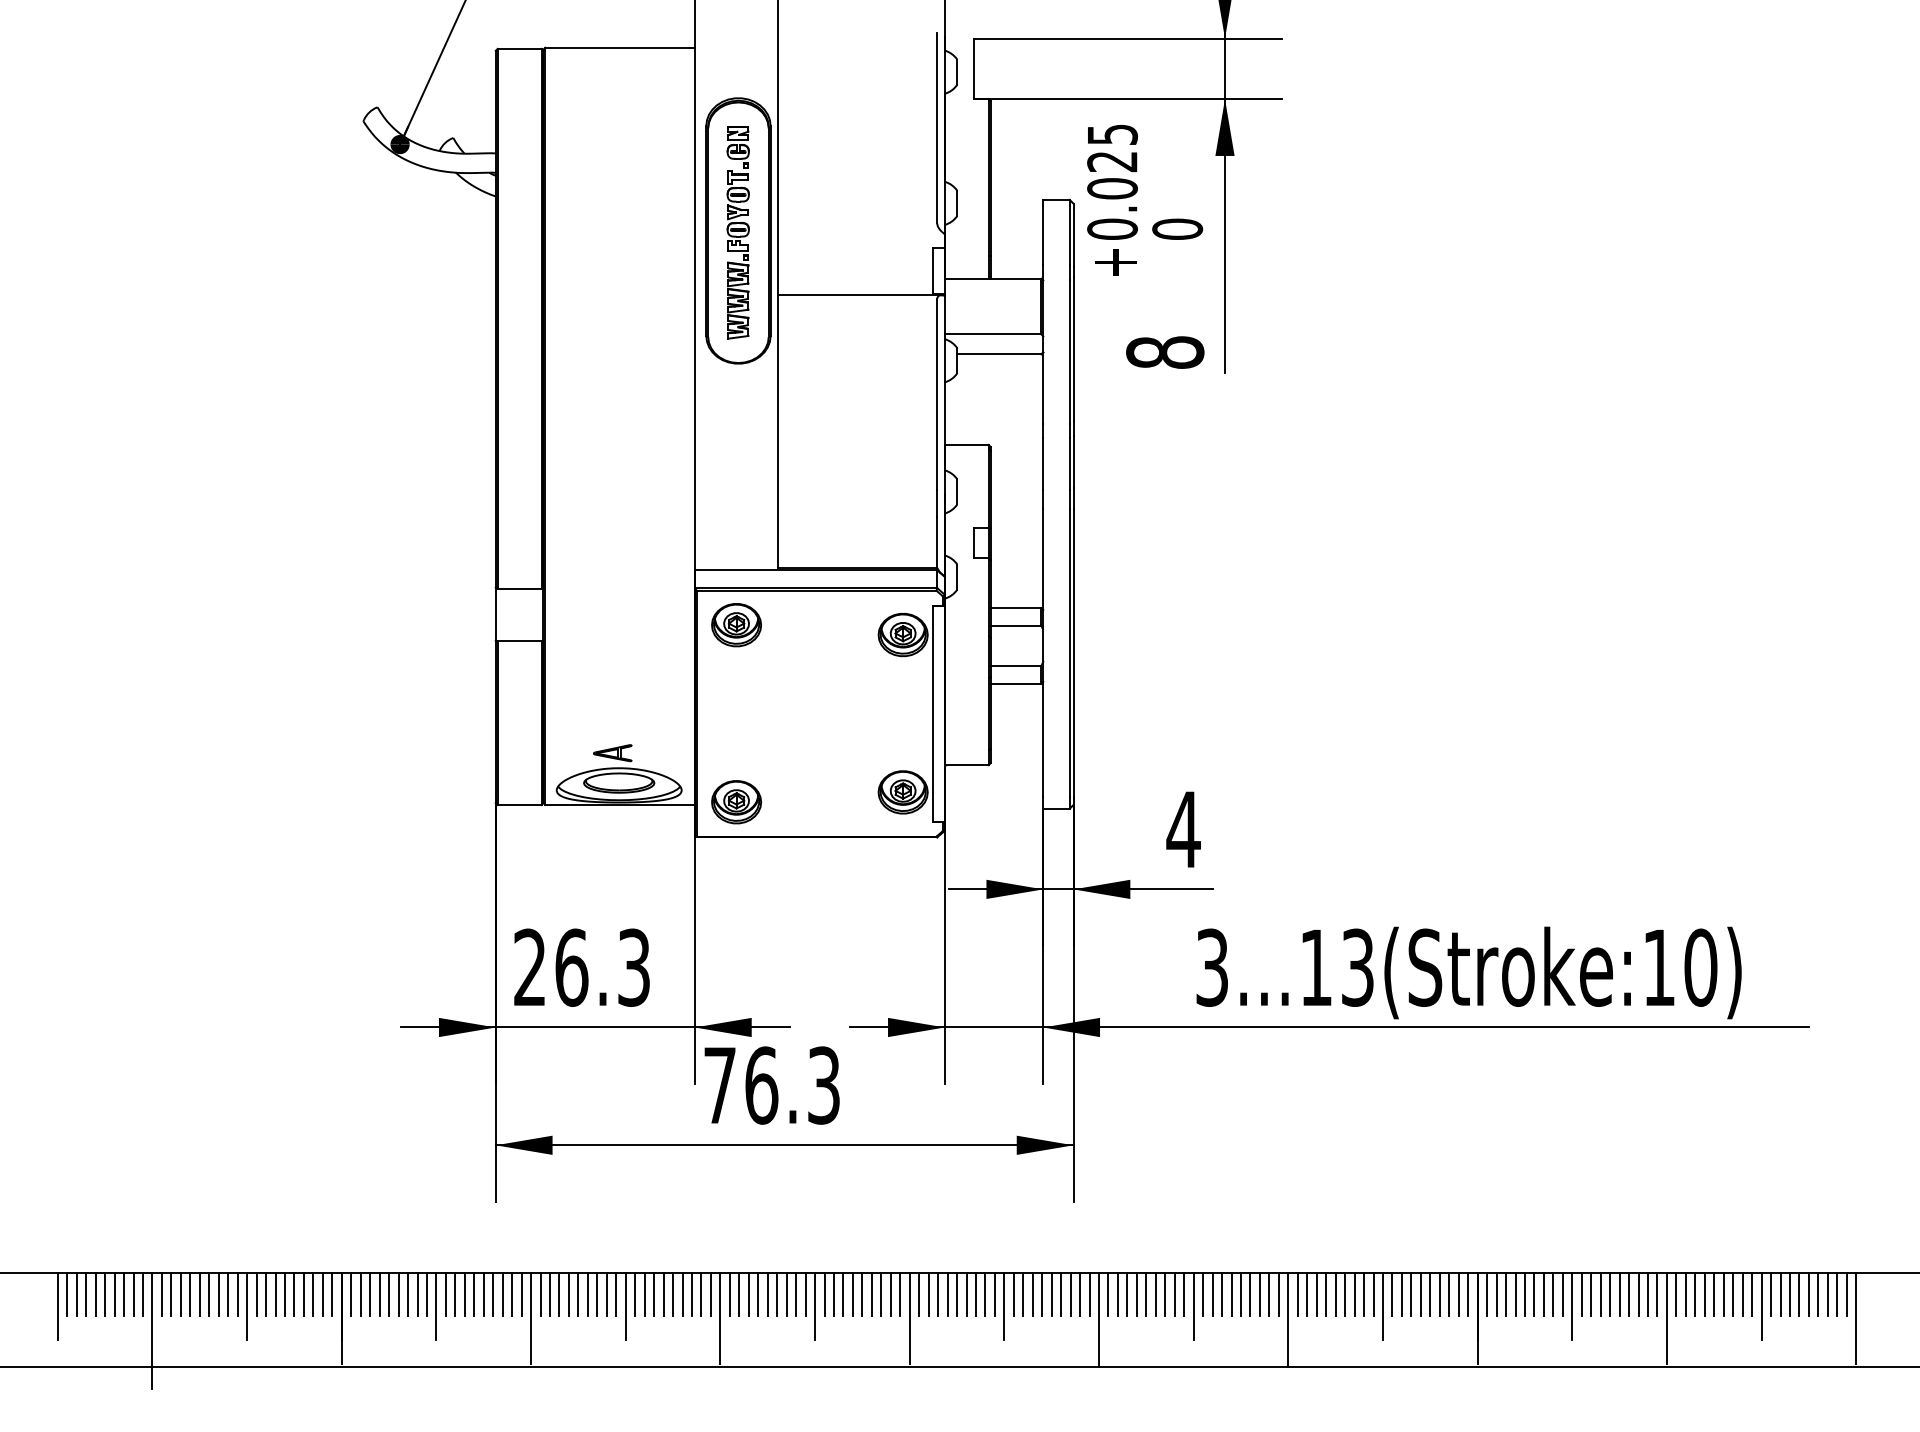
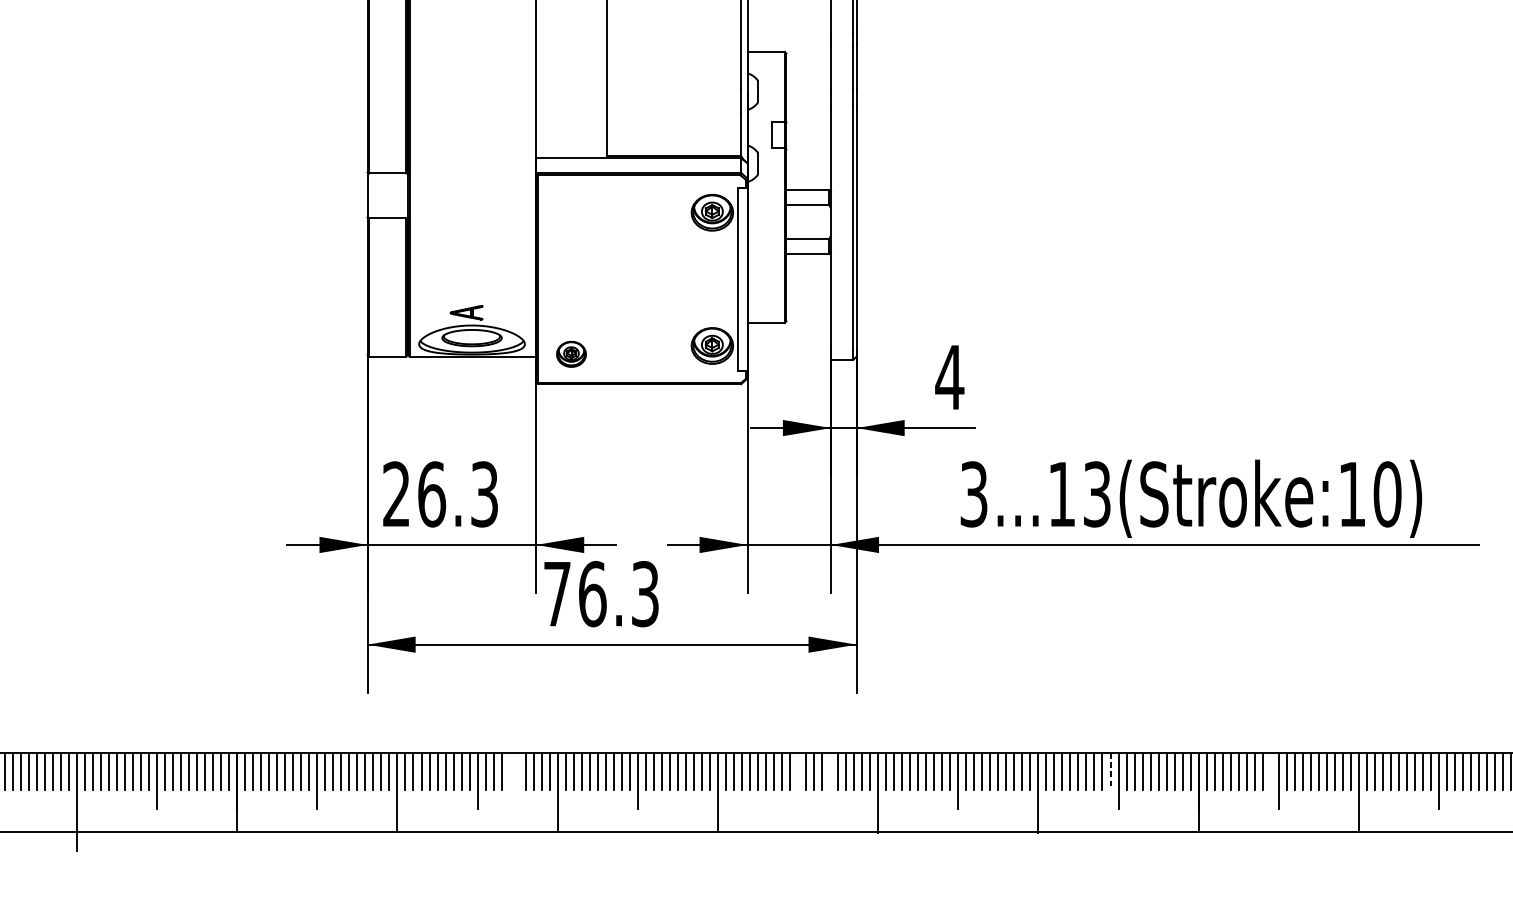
part: (736, 625) -> (571, 204), removed
part: (736, 802) -> (571, 354), size x0.7
line: (663, 1294) -> (509, 770), removed
line: (673, 1294) -> (518, 770), removed
line: (1042, 1294) -> (830, 770), removed
line: (1373, 1294) -> (1110, 770), solid -> dashed
line: (1562, 1294) -> (1270, 770), removed
line: (1004, 1305) -> (798, 780), removed

